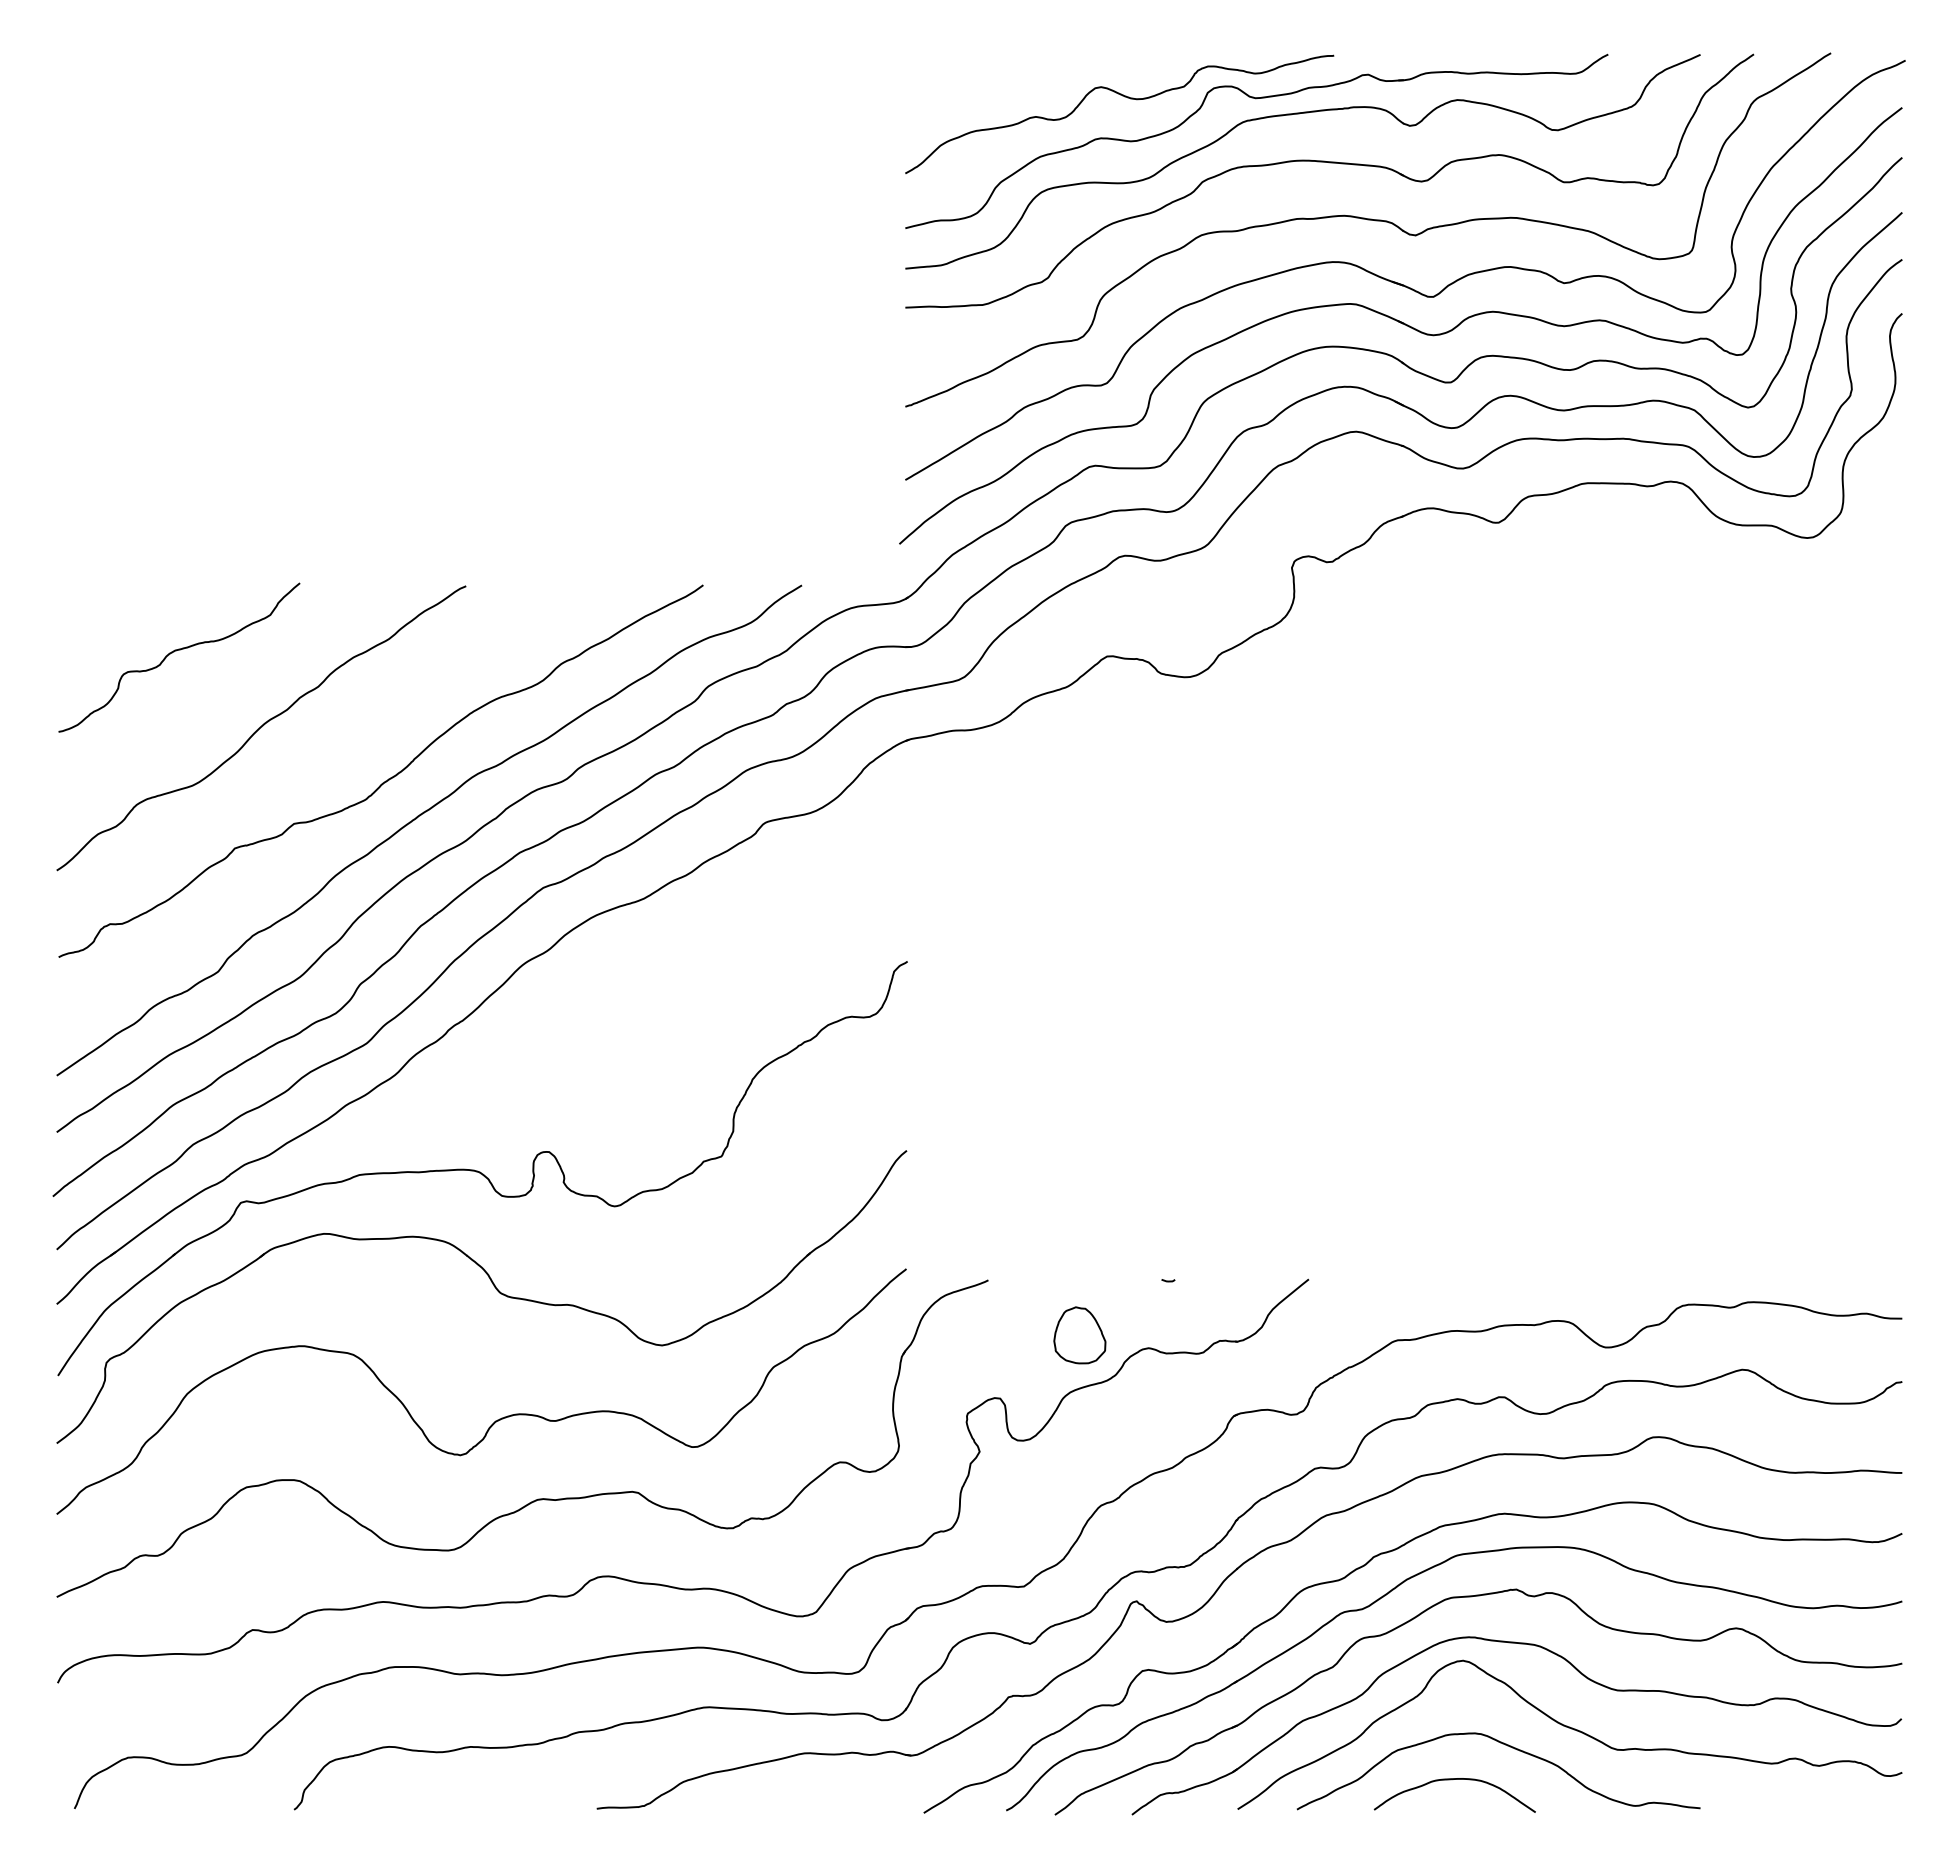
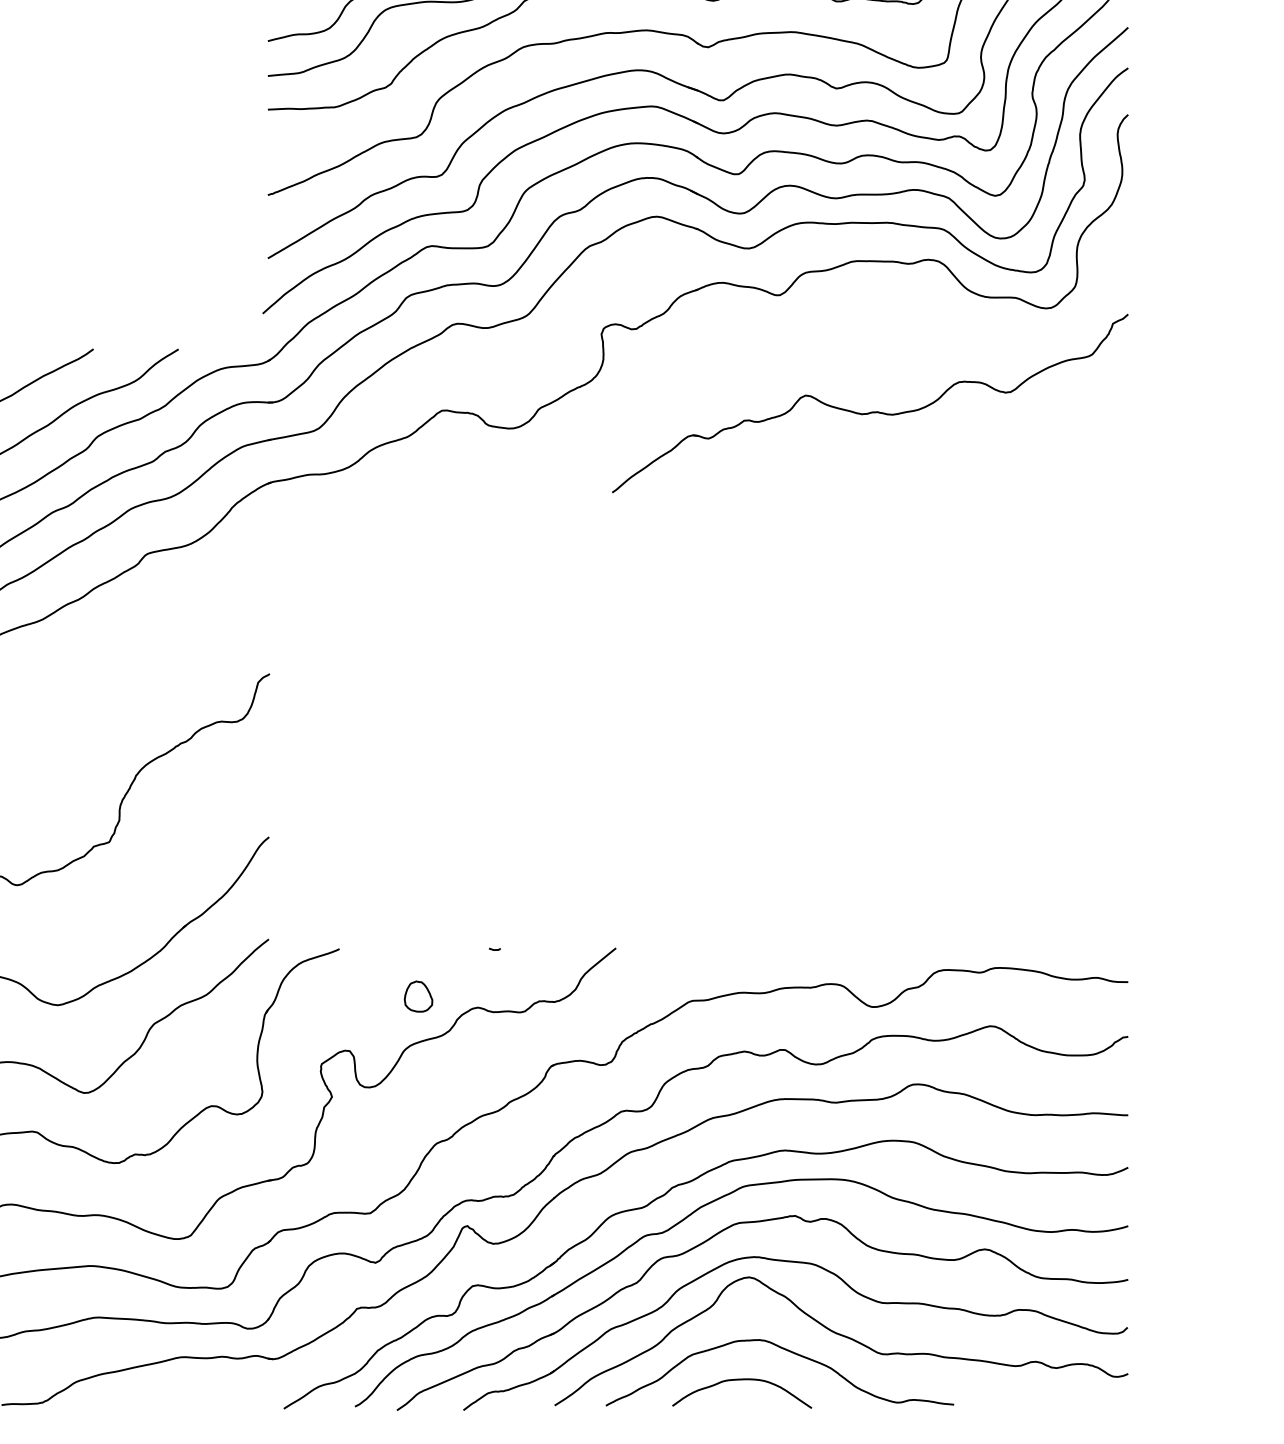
part: (1604, 657) -> (871, 411), added
part: (1079, 1335) -> (418, 996), size x0.62

